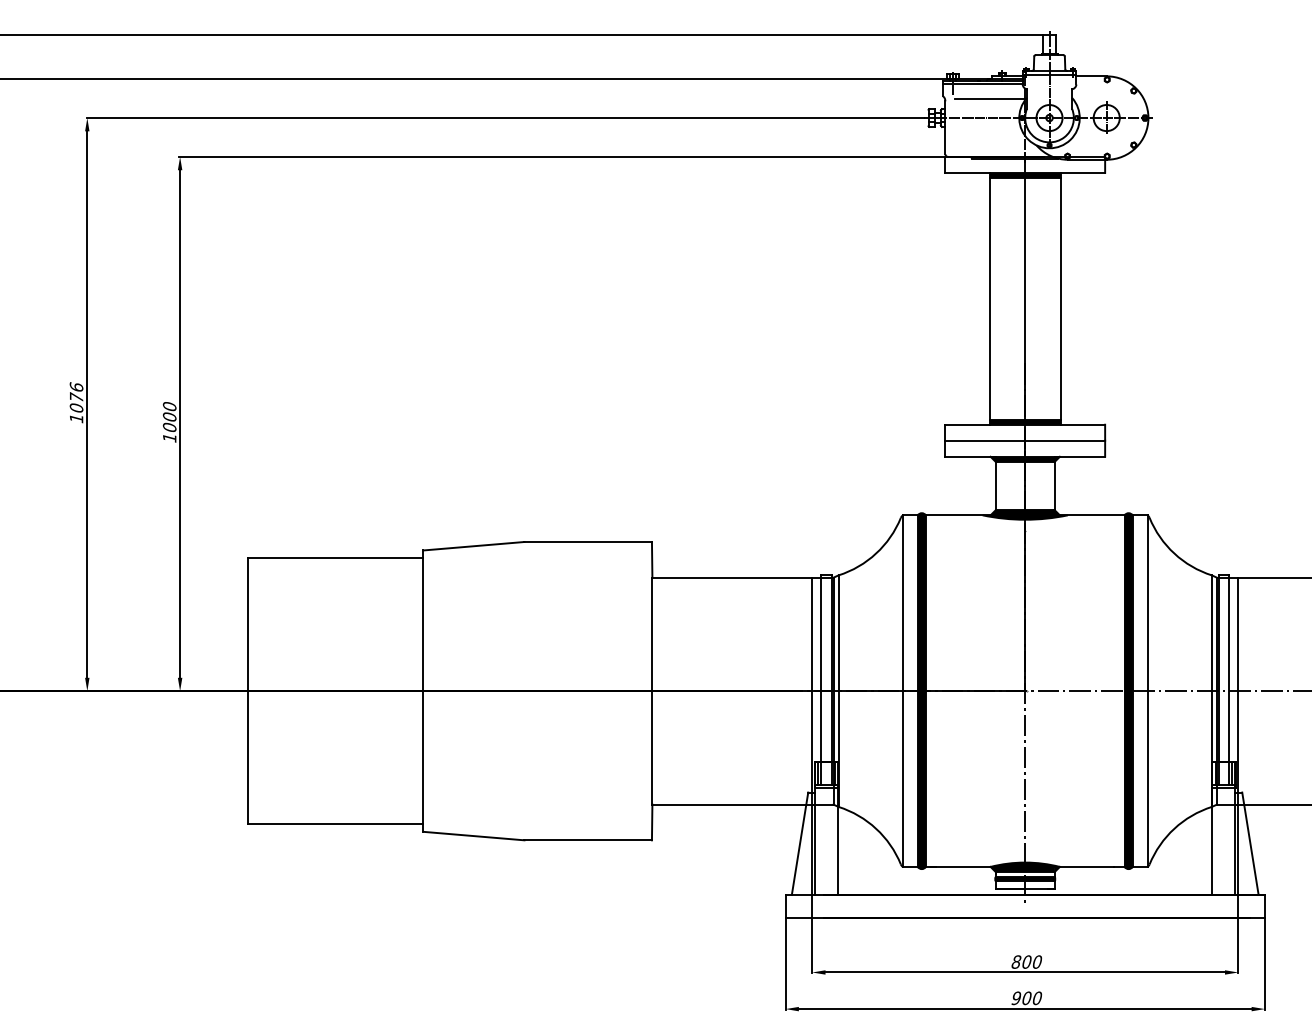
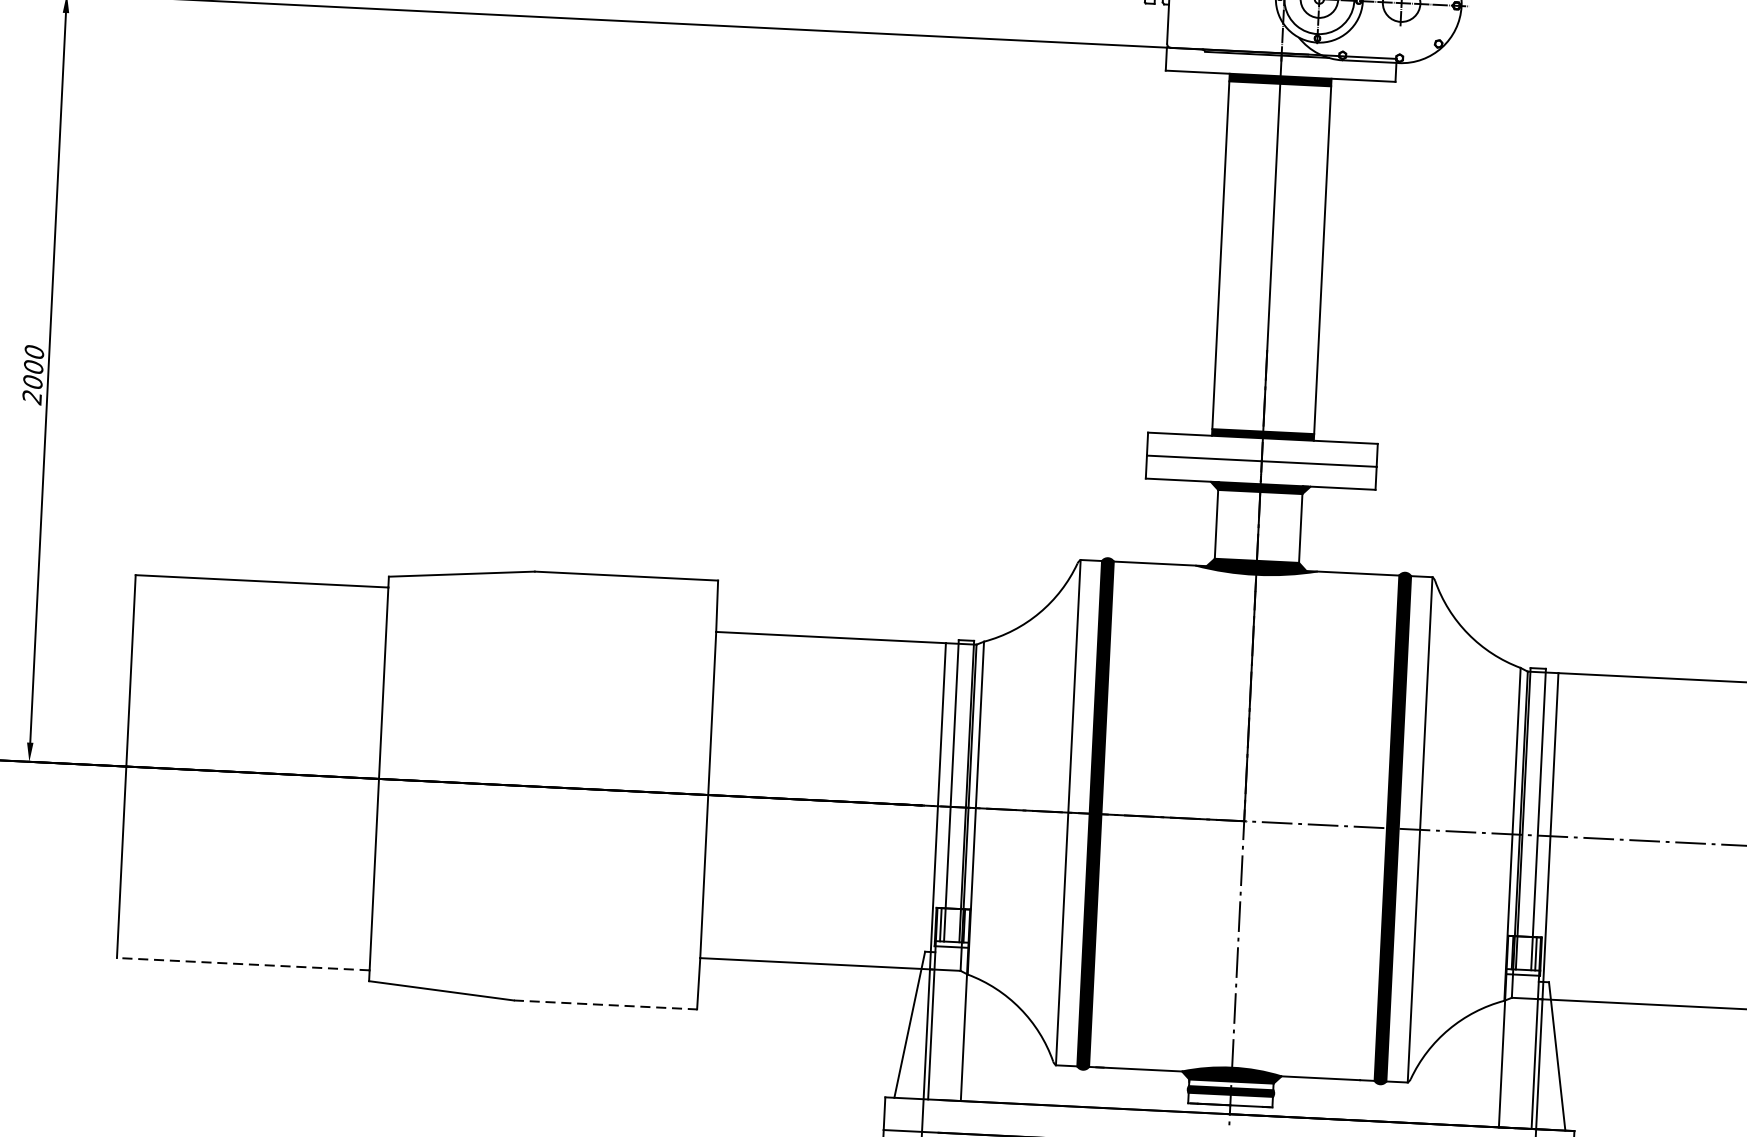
text: (169, 438) -> (31, 397), 1000 -> 2000
line: (335, 824) -> (243, 964), solid -> dashed
line: (588, 840) -> (605, 1005), solid -> dashed

